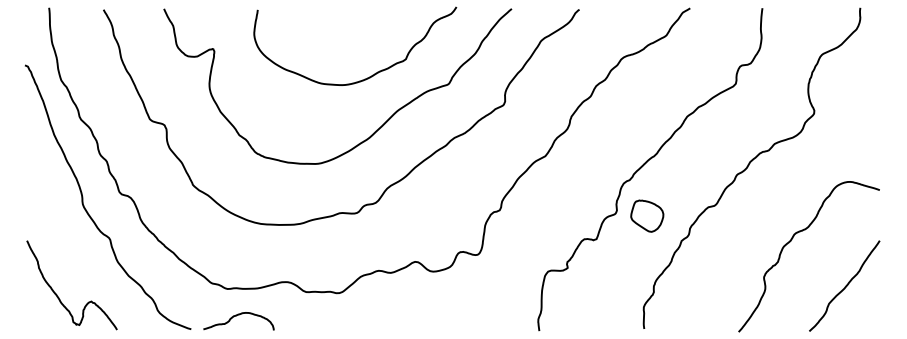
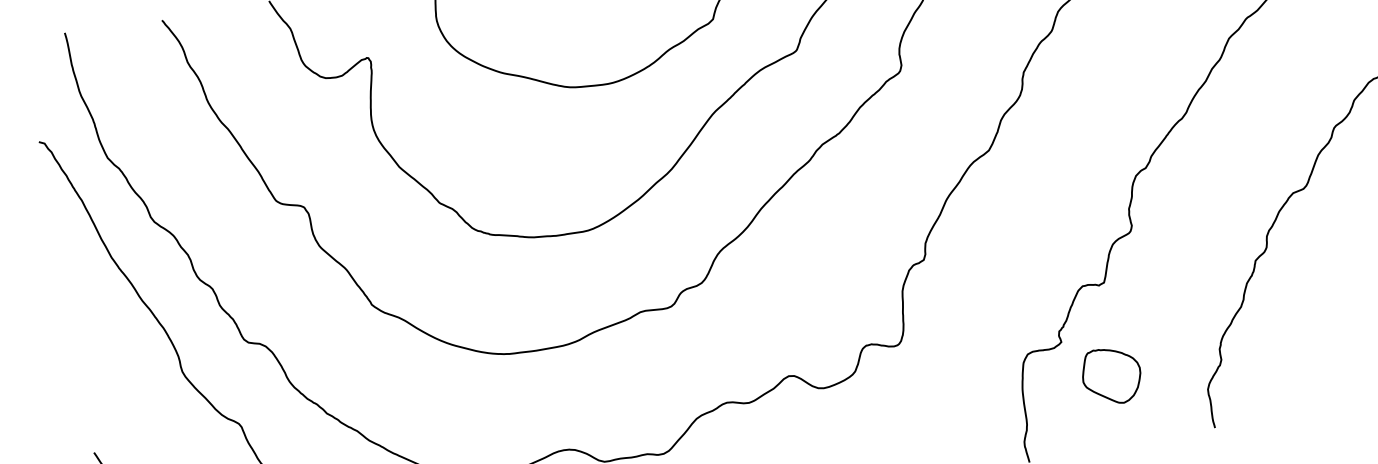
part: (647, 215) -> (1111, 374), moved

